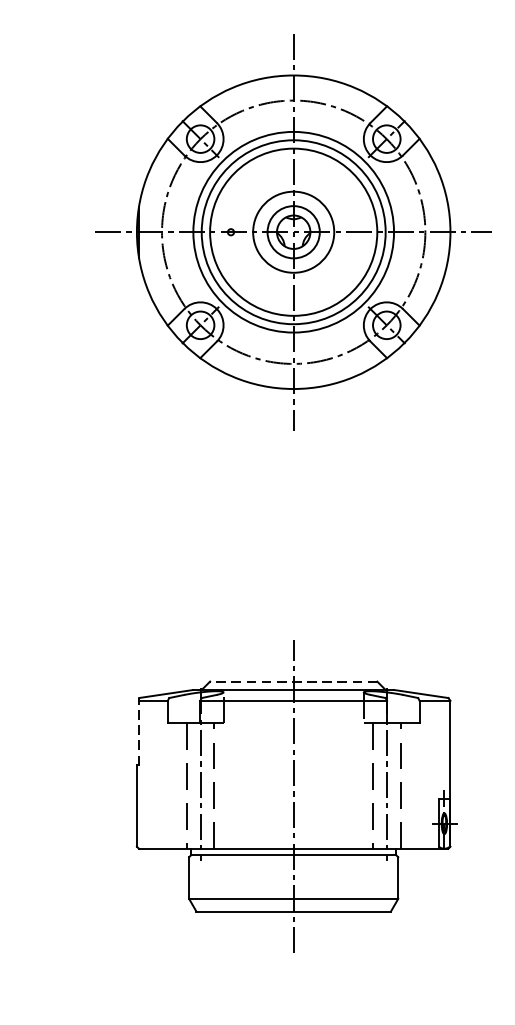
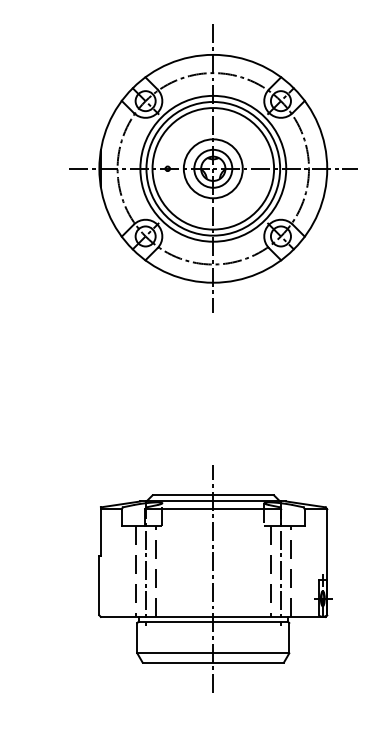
line: (293, 681) -> (213, 495), dashed -> solid
line: (138, 731) -> (100, 531), dashed -> solid

